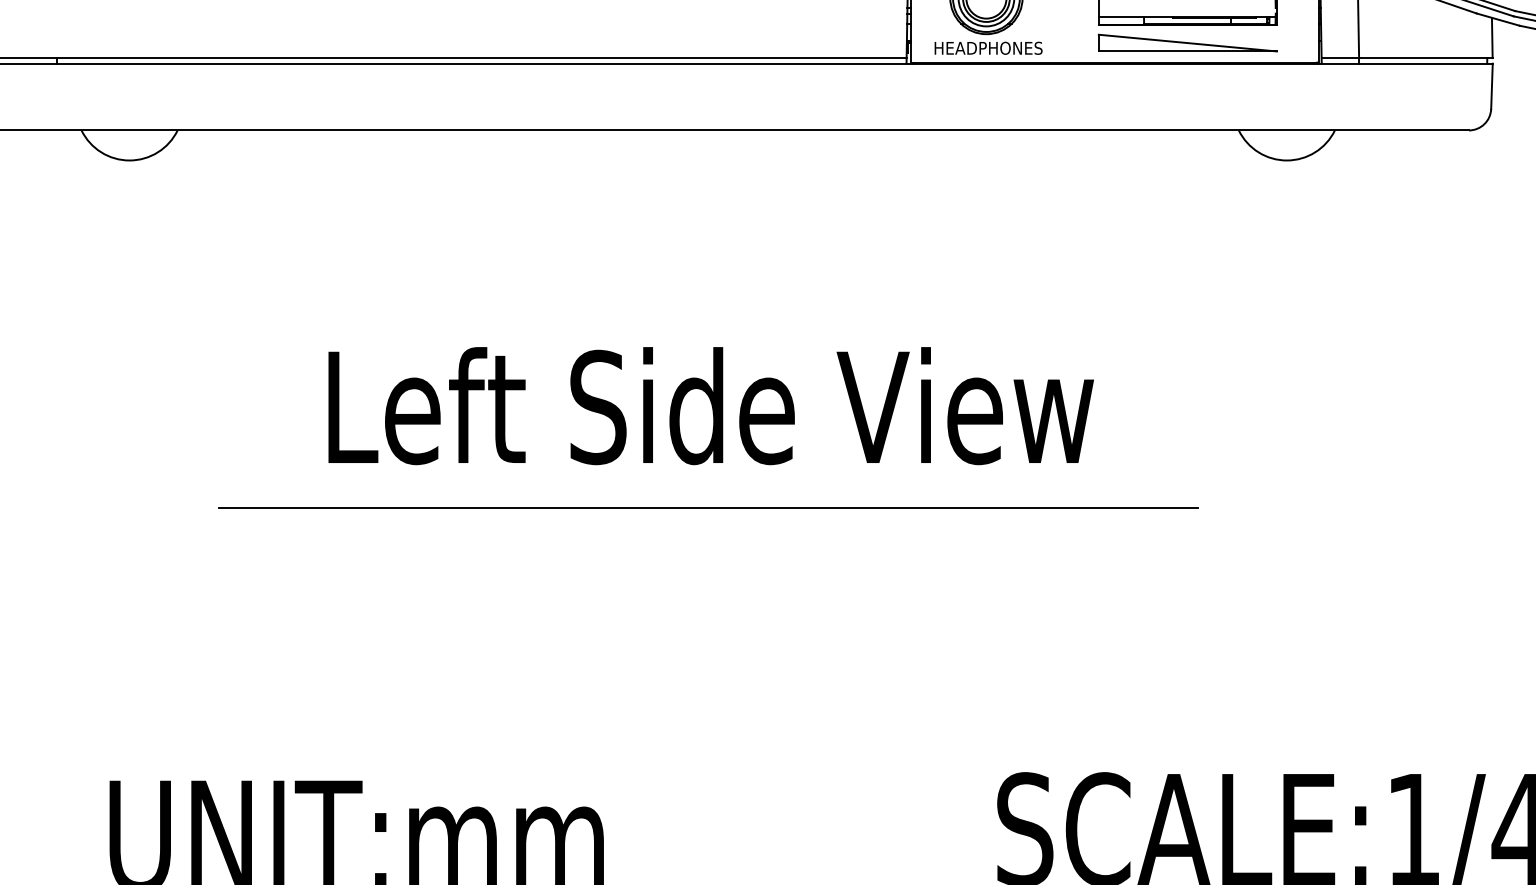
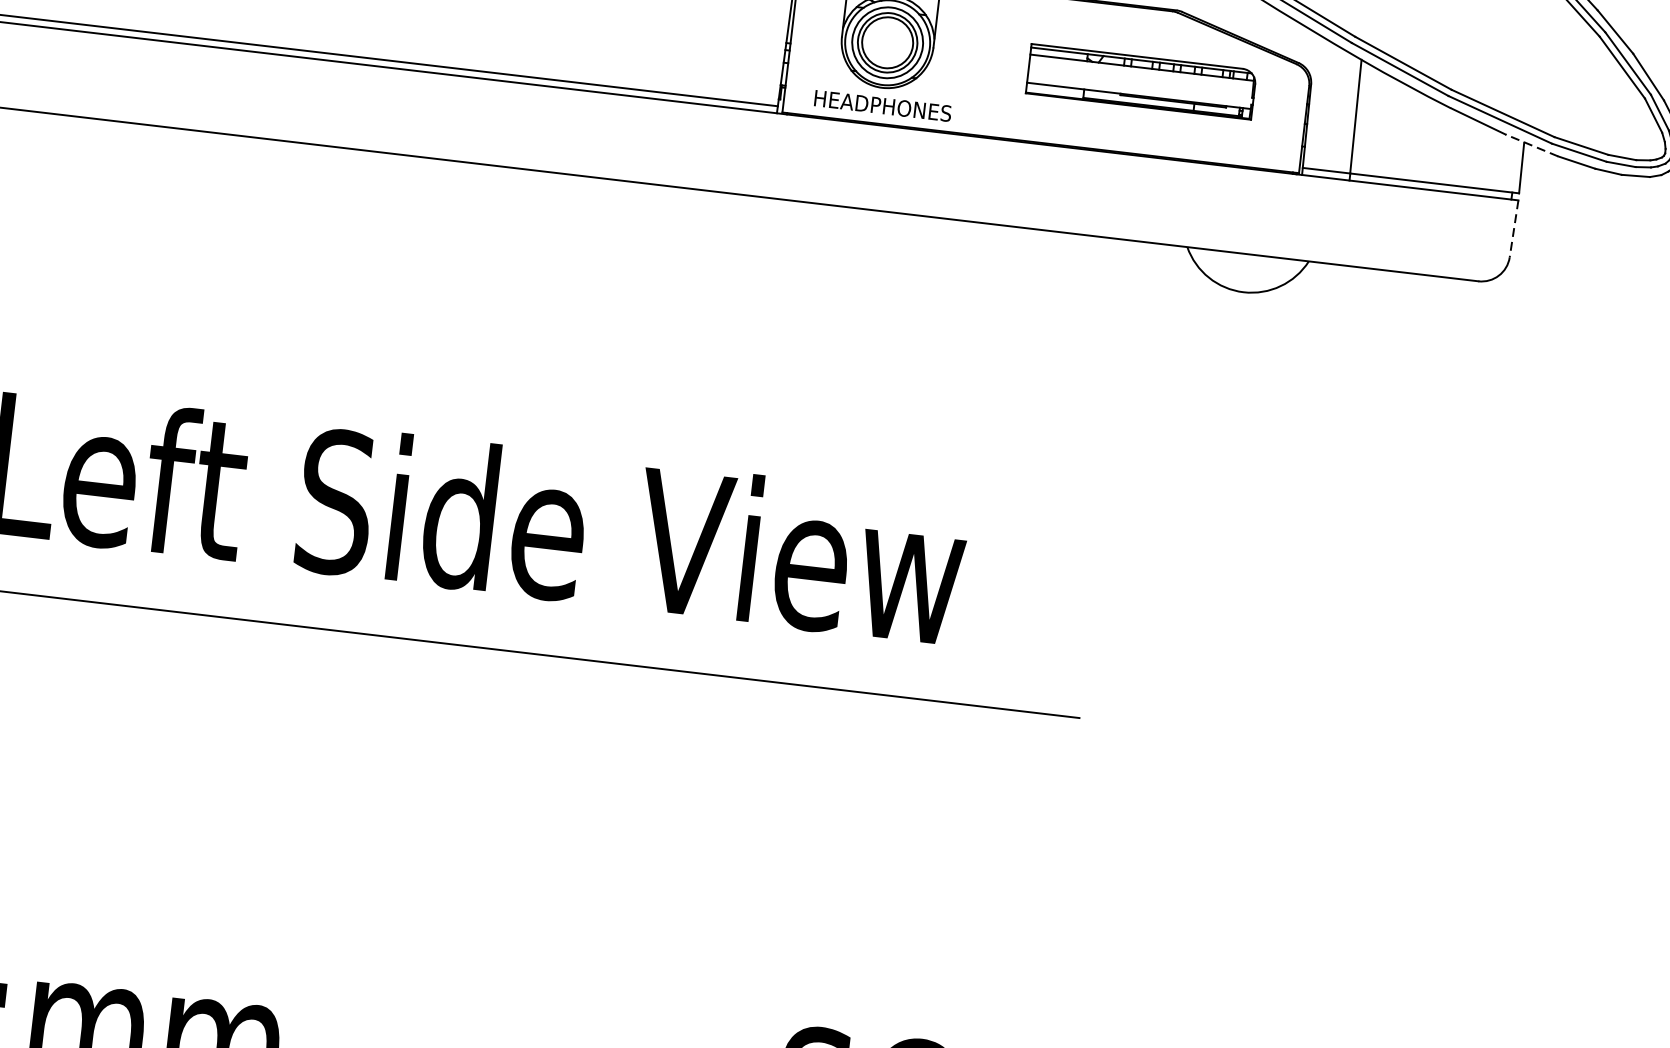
line: (1497, 19) -> (1531, 145), solid -> dashed
part: (1187, 42) -> (1135, 128), removed
line: (1491, 86) -> (1513, 229), solid -> dashed

